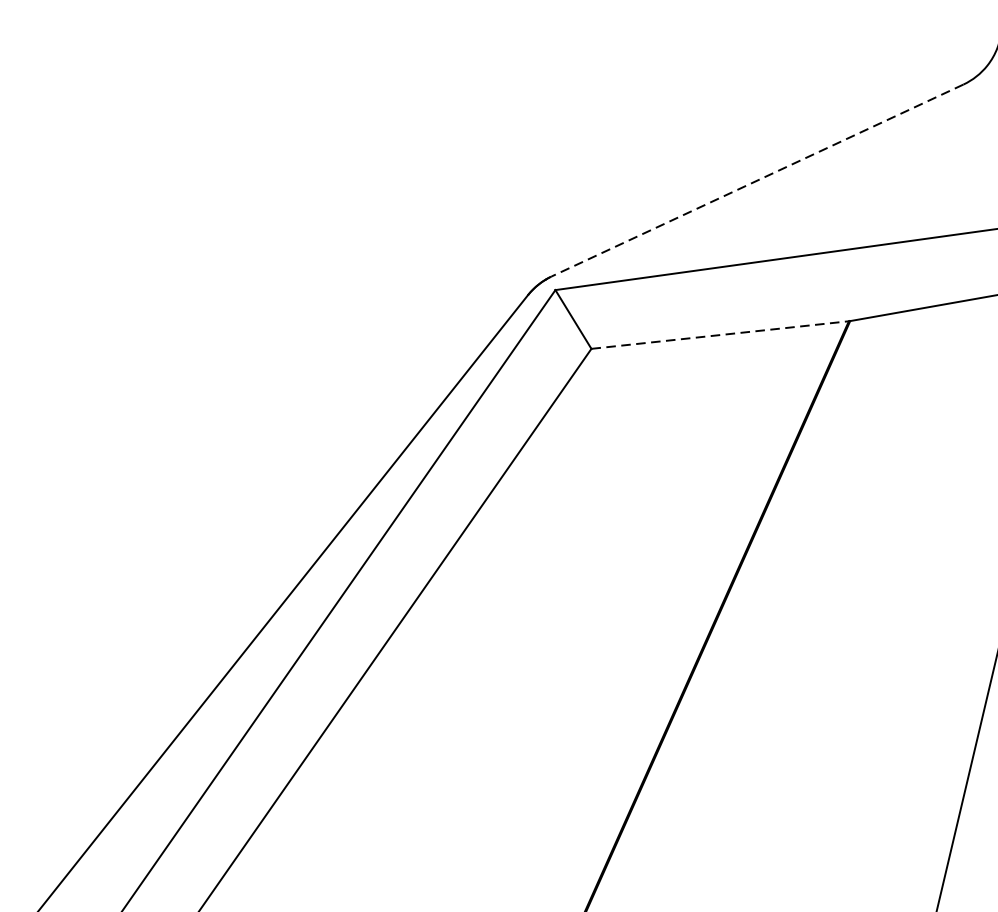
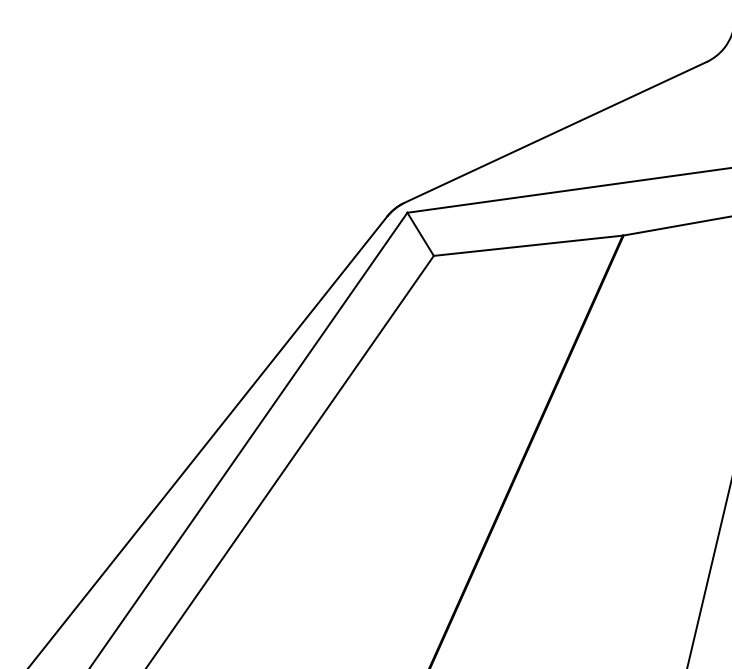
line: (757, 180) -> (555, 132), dashed -> solid
line: (720, 334) -> (528, 245), dashed -> solid

